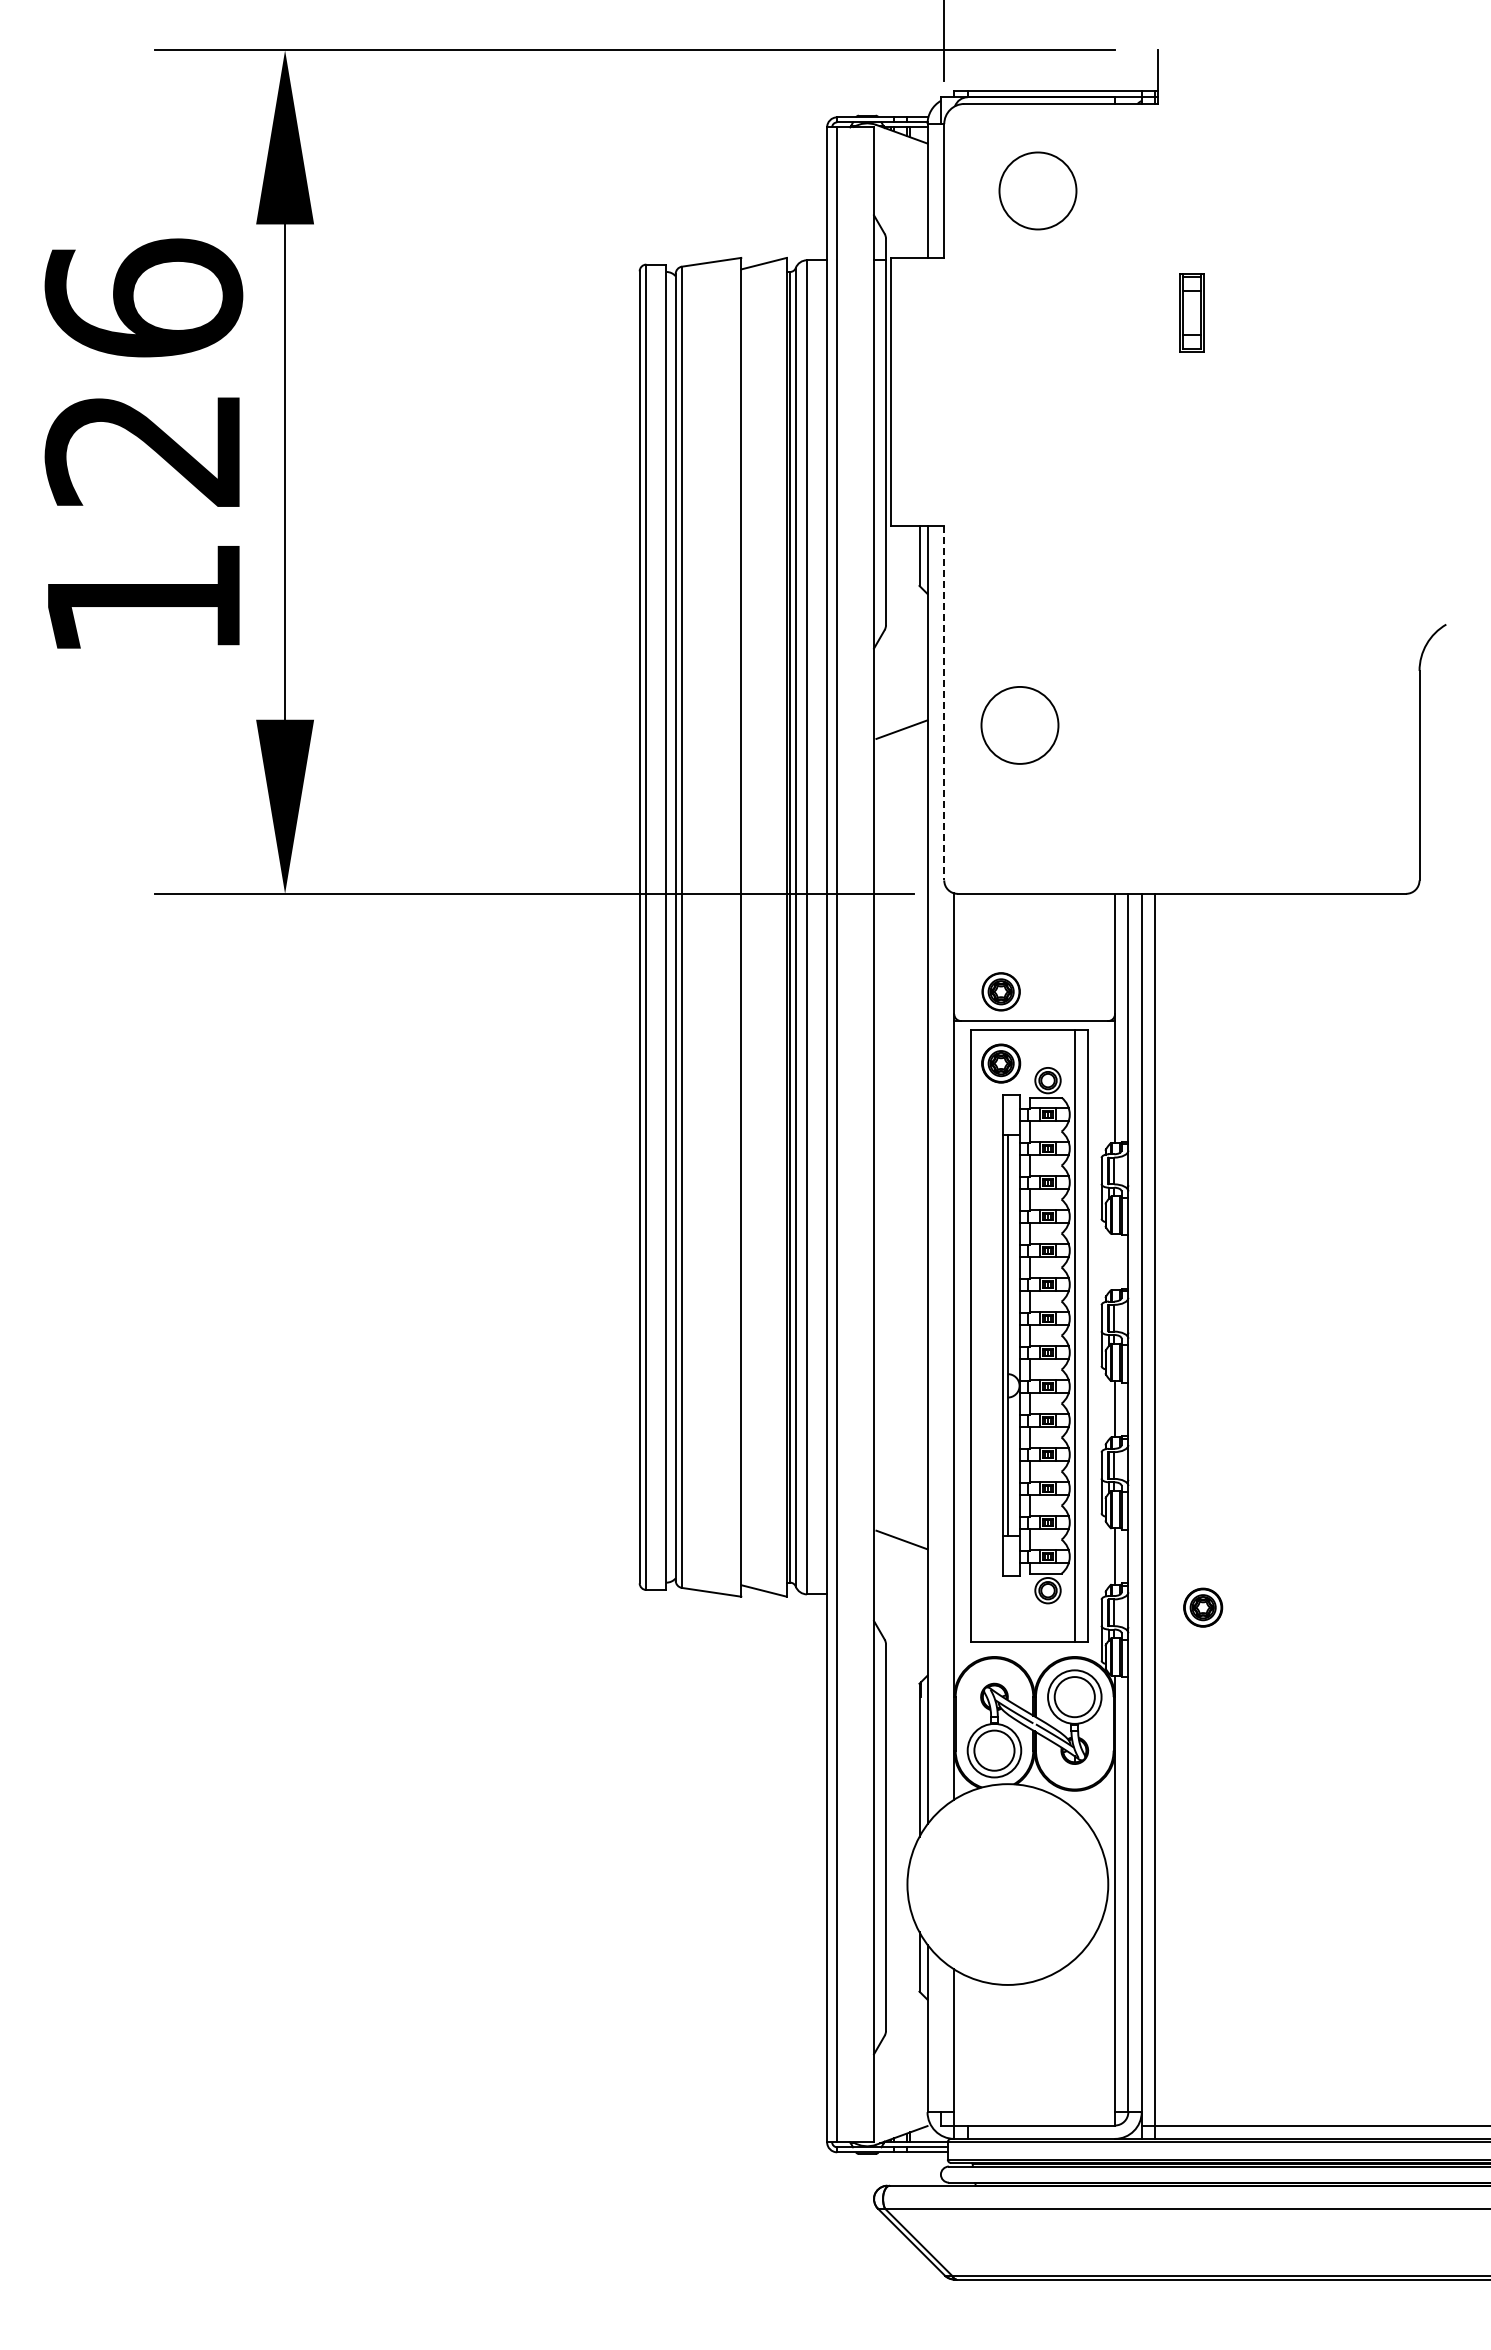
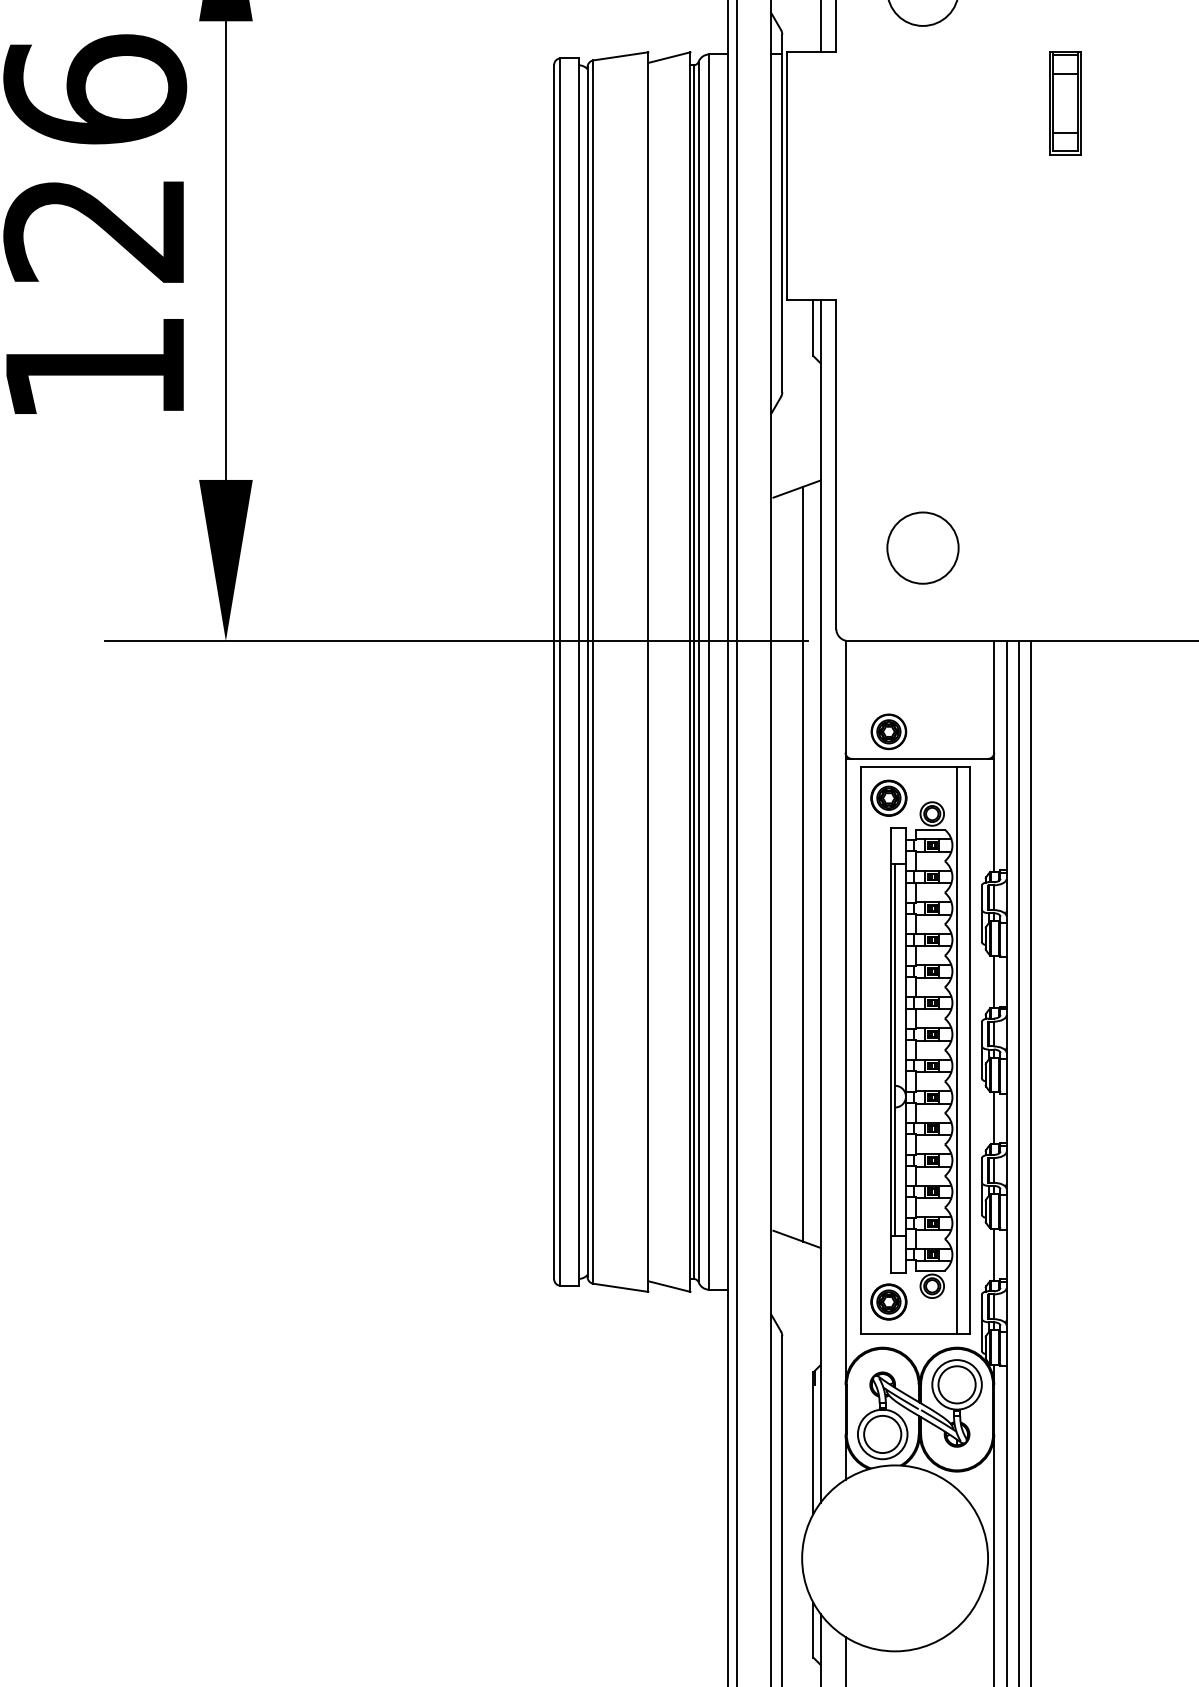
part: (1191, 312) -> (1065, 102), size x1.43
line: (944, 703) -> (836, 464), dashed -> solid
circle: (1019, 725) -> (922, 548), moved
line: (908, 1134) -> (803, 863), added
line: (1114, 1261) -> (993, 981), added
part: (1203, 1607) -> (889, 1301), moved

